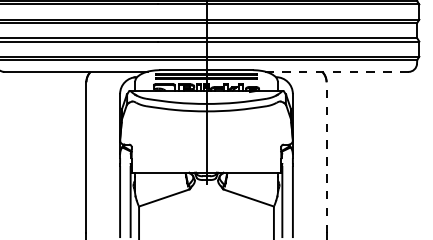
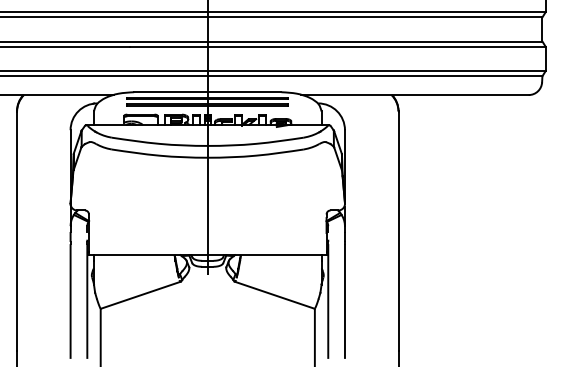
line: (337, 71) -> (415, 94), dashed -> solid
line: (326, 157) -> (398, 230), dashed -> solid

